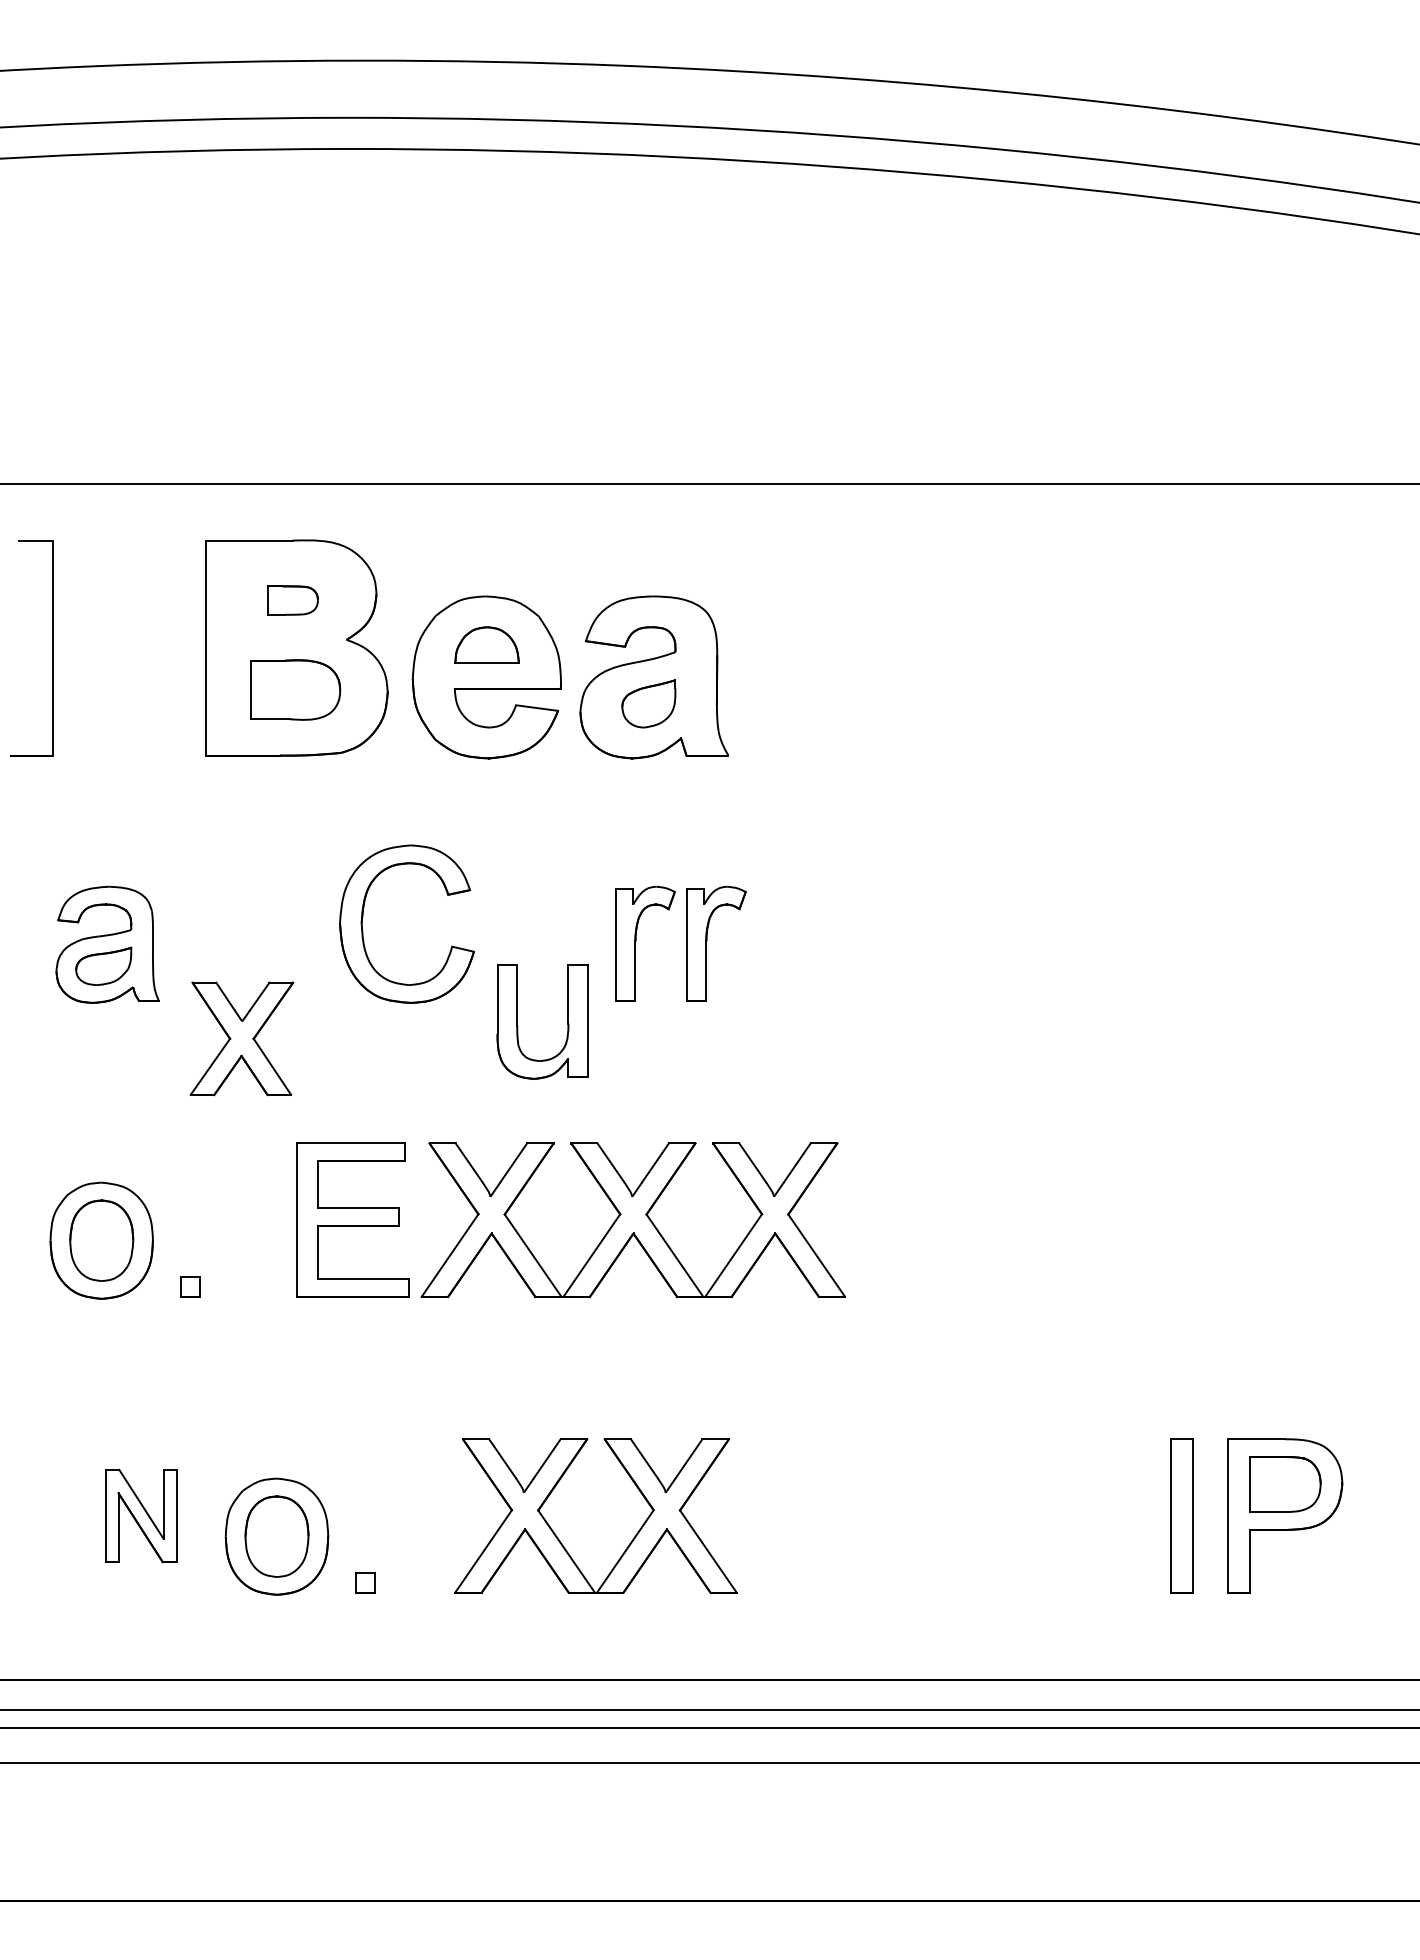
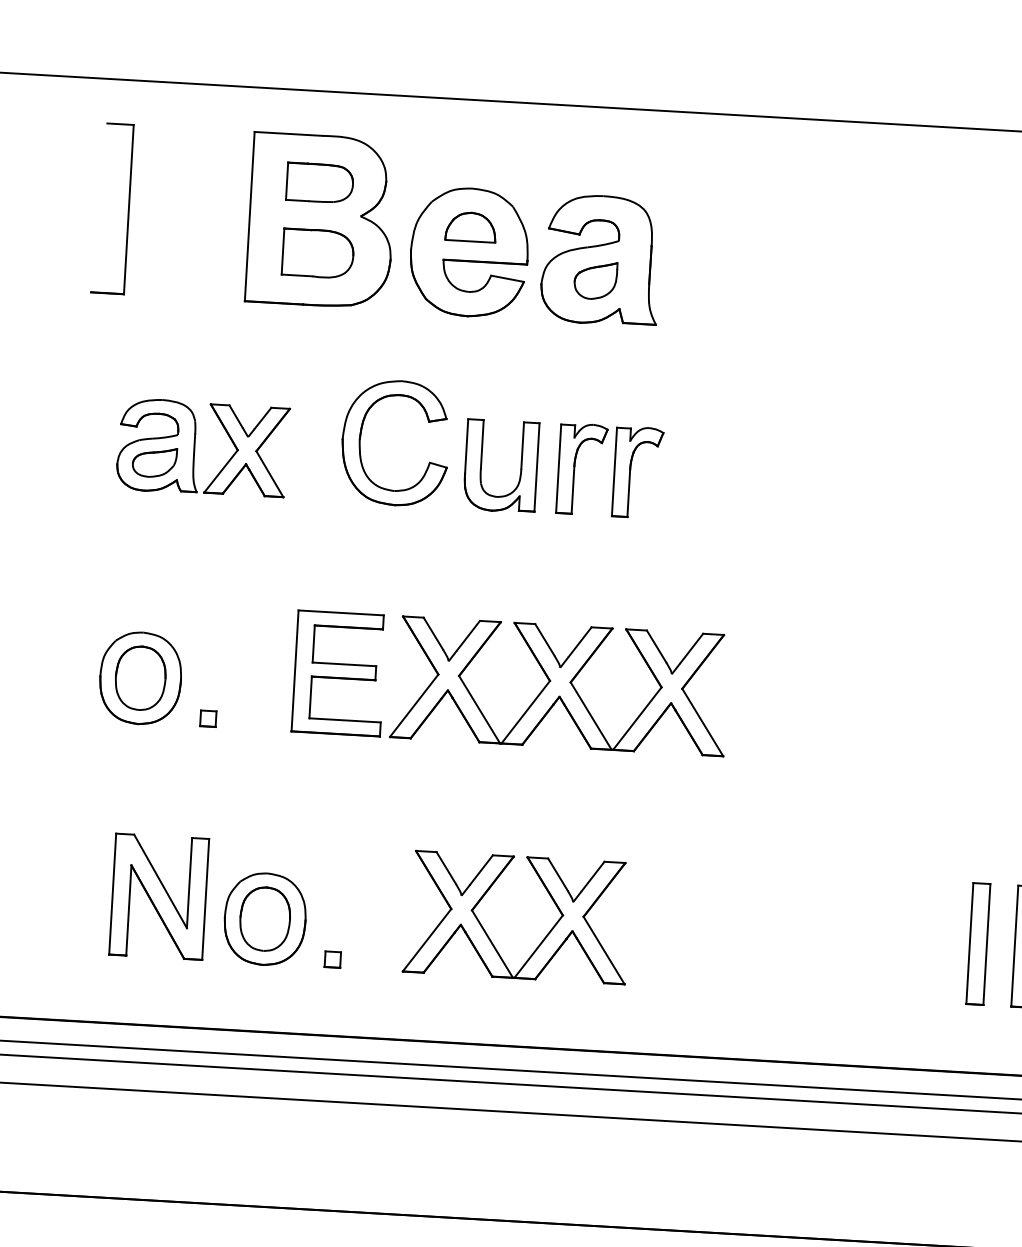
part: (292, 600) -> (319, 183), size x1.67
part: (518, 1026) -> (481, 468), moved
part: (241, 1038) -> (246, 450), moved
part: (140, 1515) -> (158, 896), size x1.67

